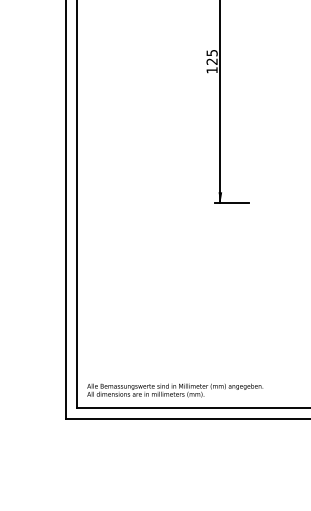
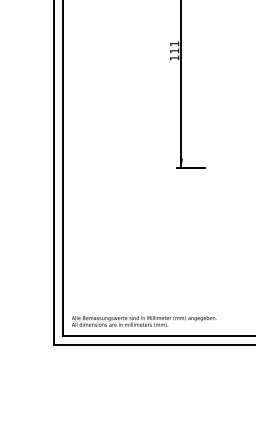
text: (211, 57) -> (174, 47), 125 -> 111

